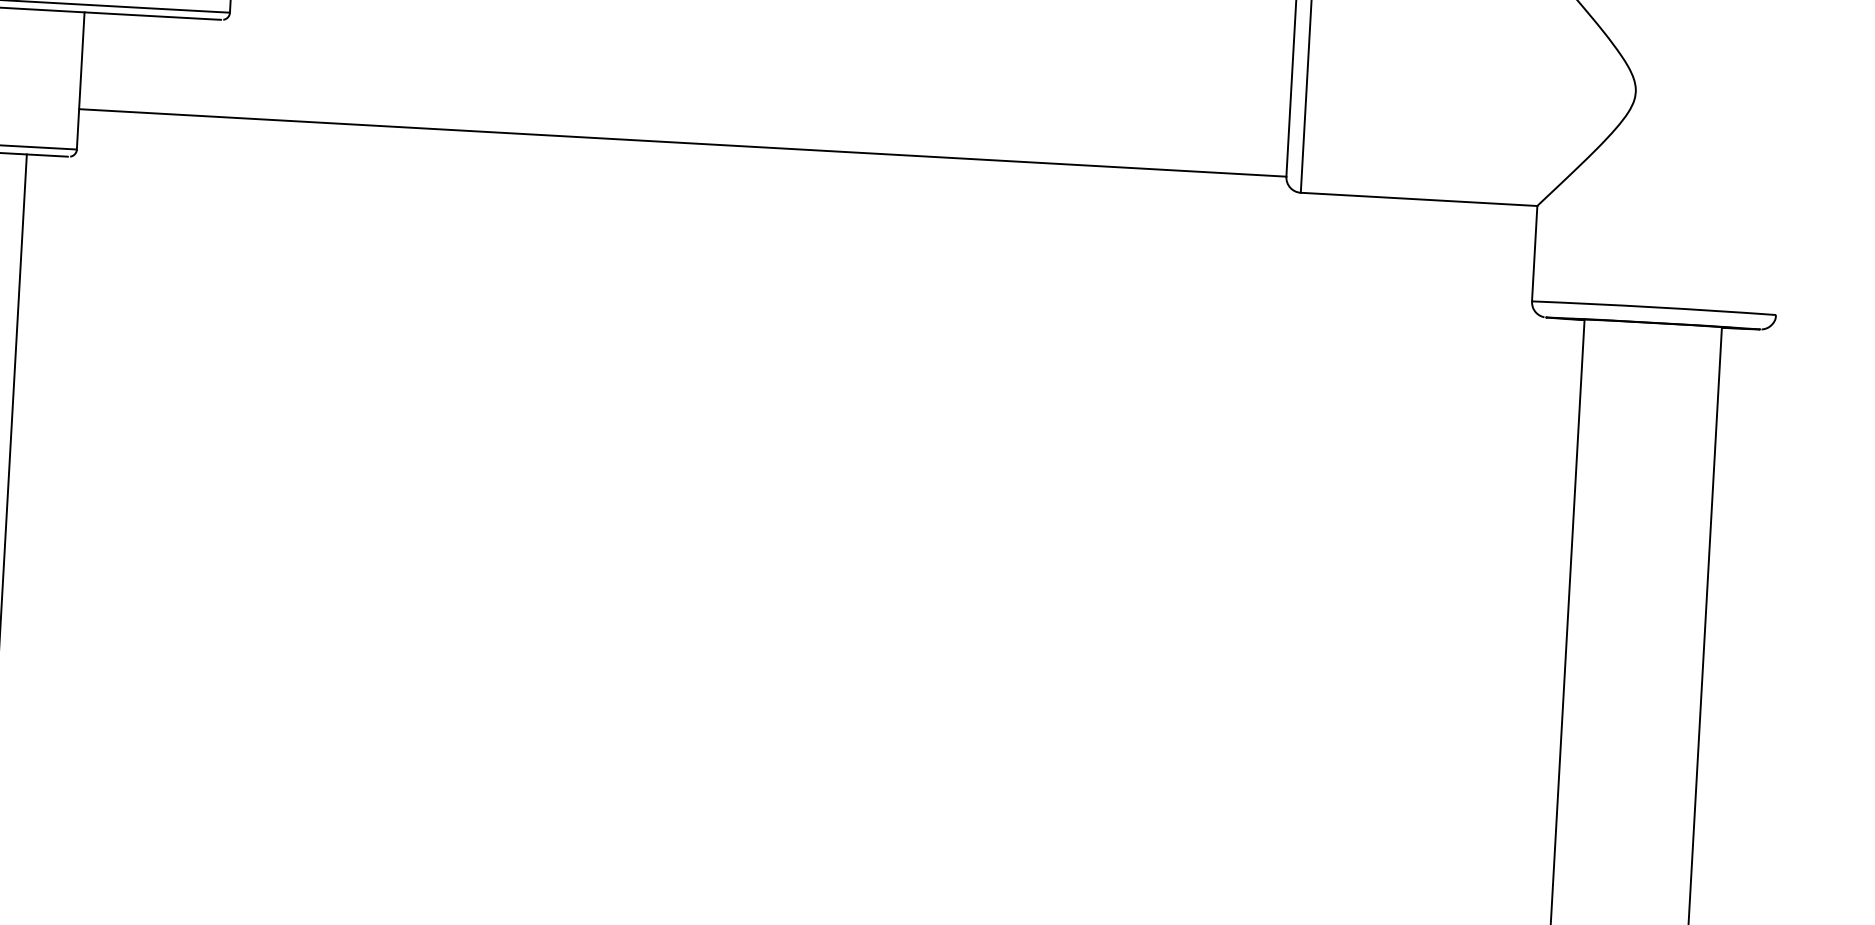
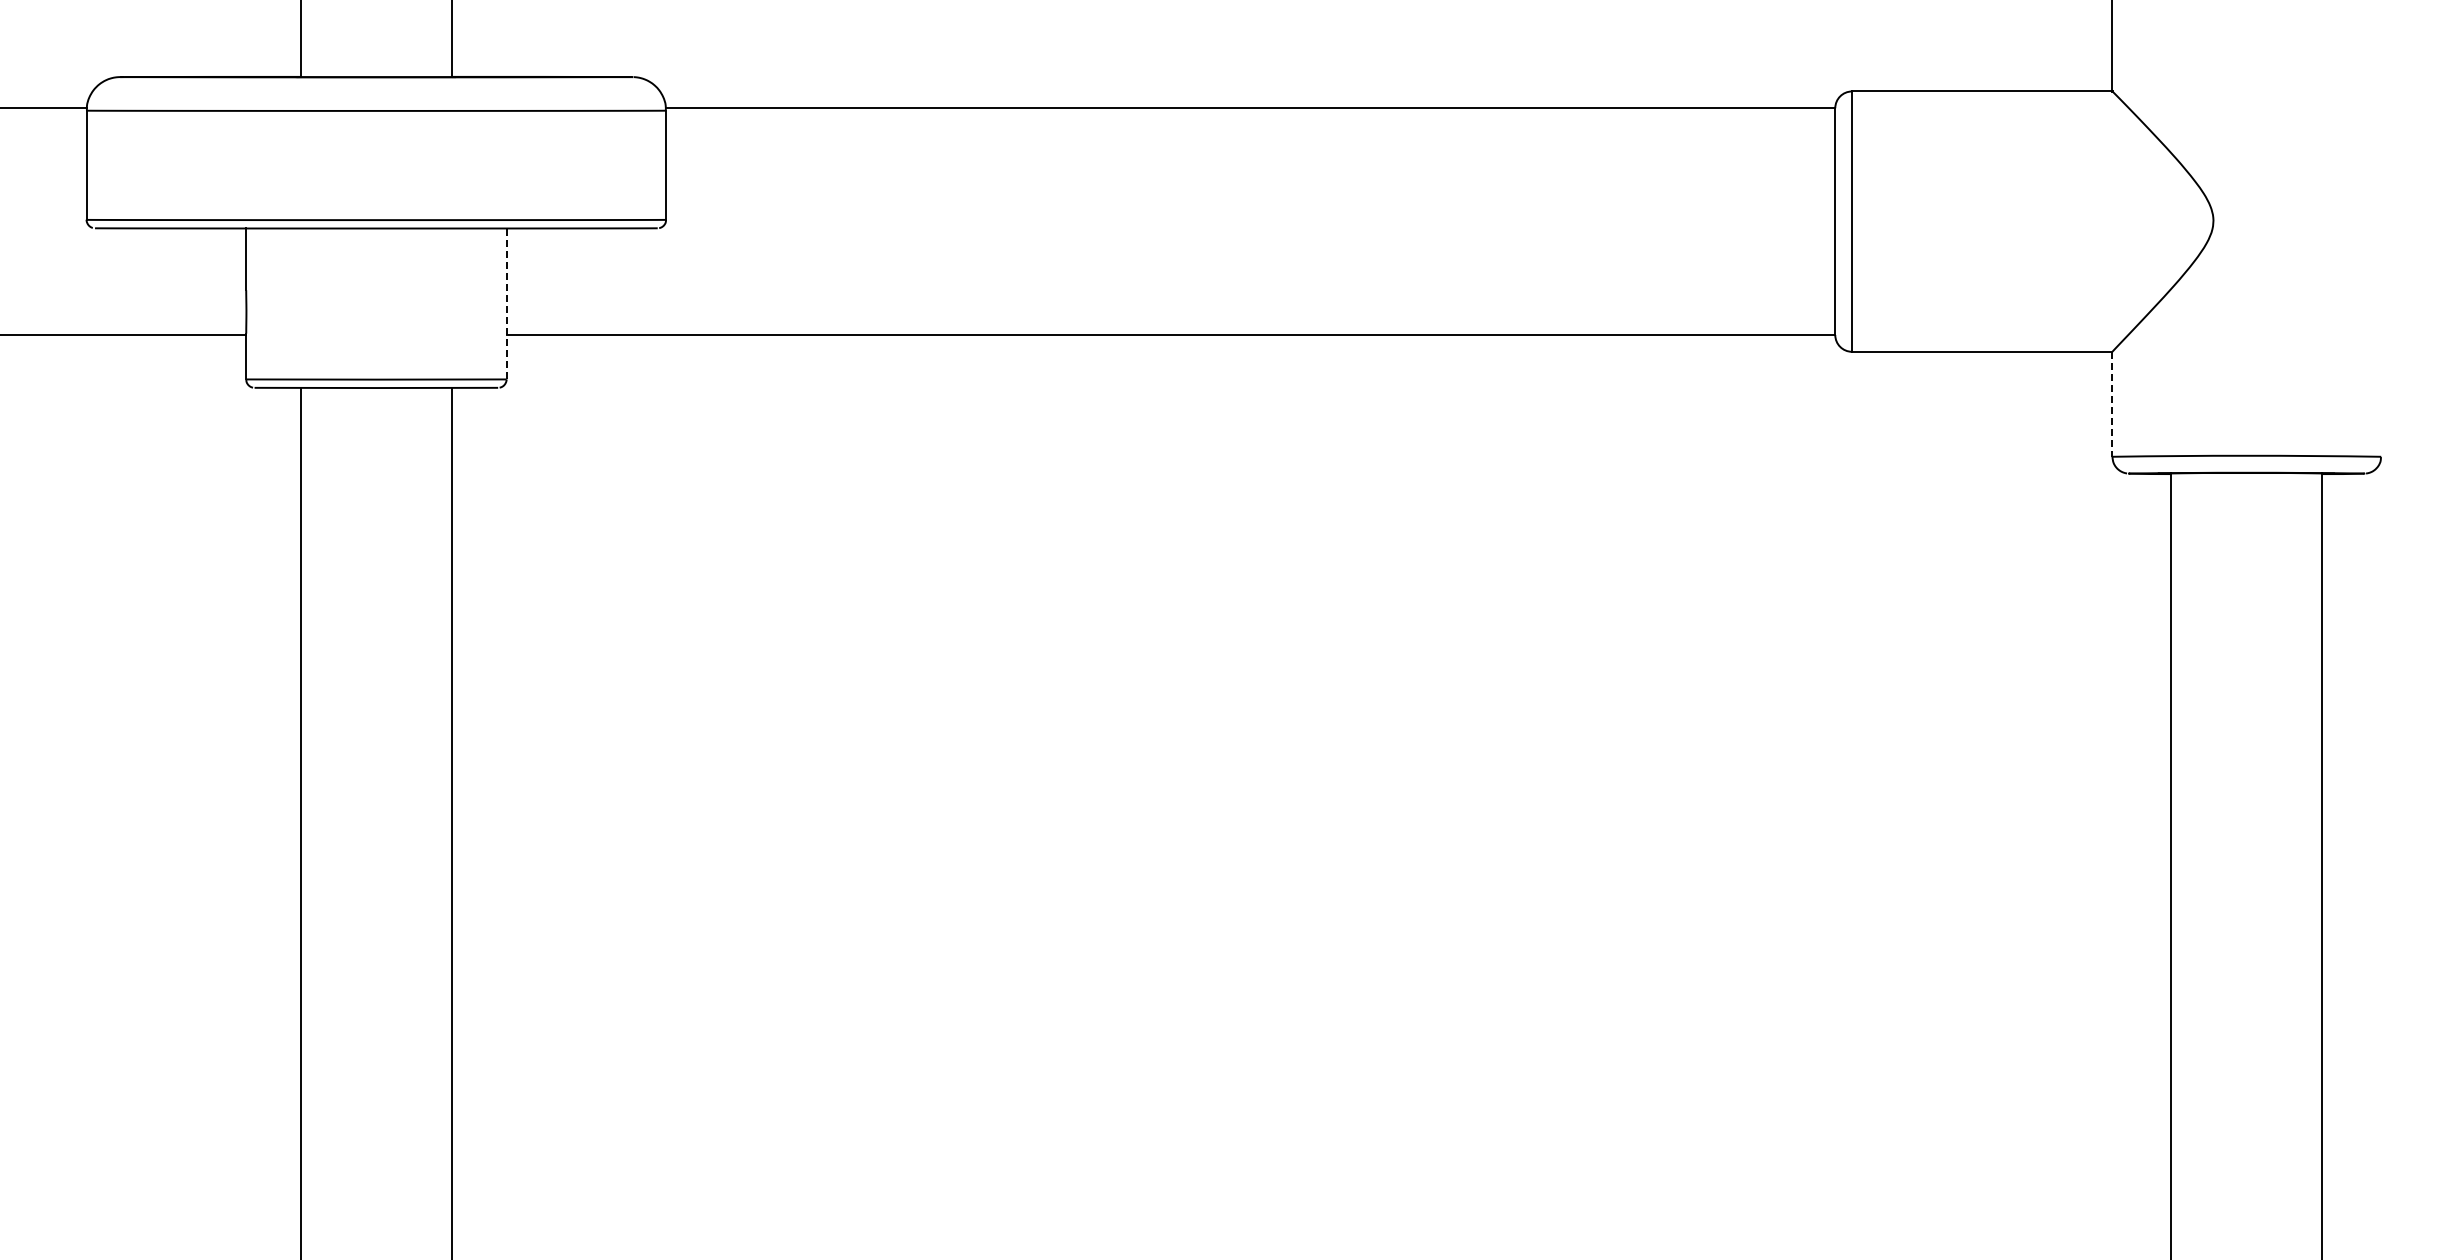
line: (80, 80) -> (506, 303), solid -> dashed
line: (1534, 253) -> (2112, 404), solid -> dashed

